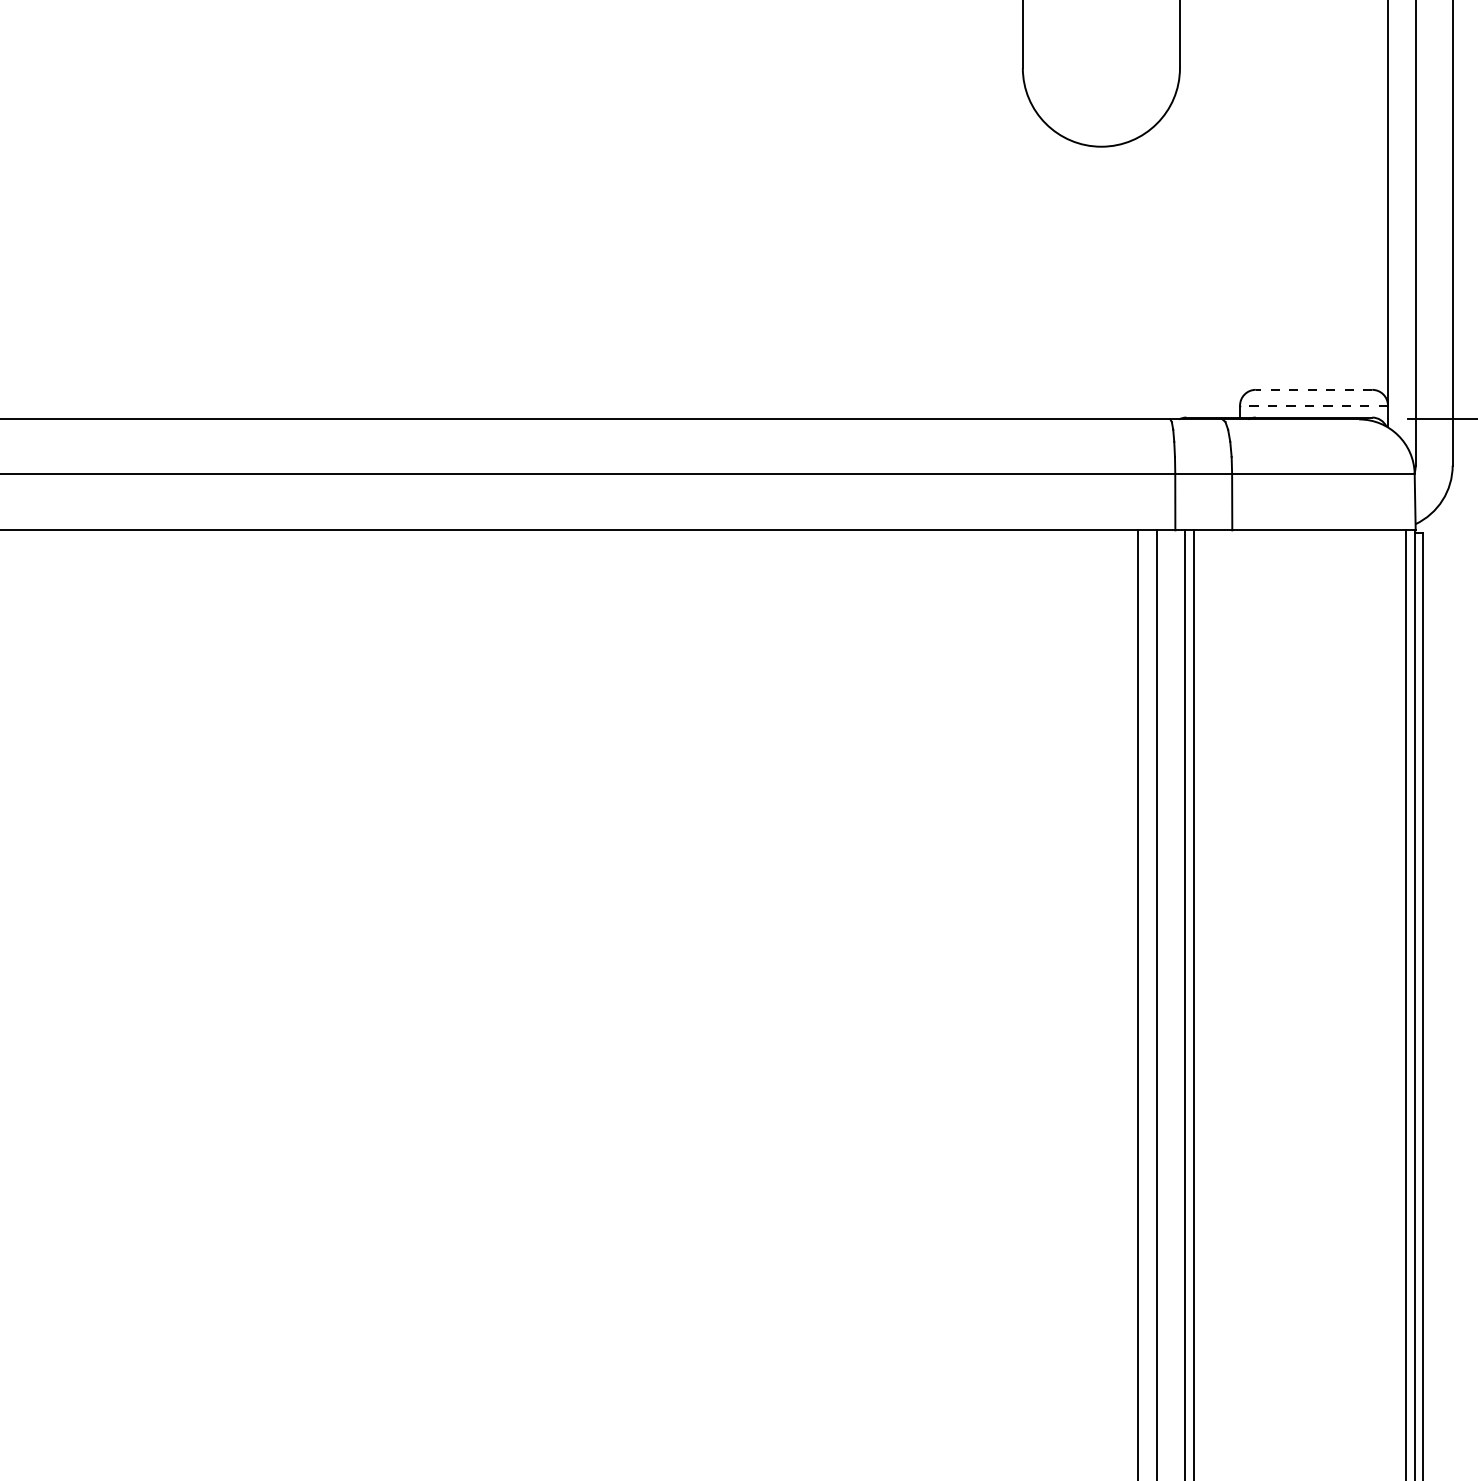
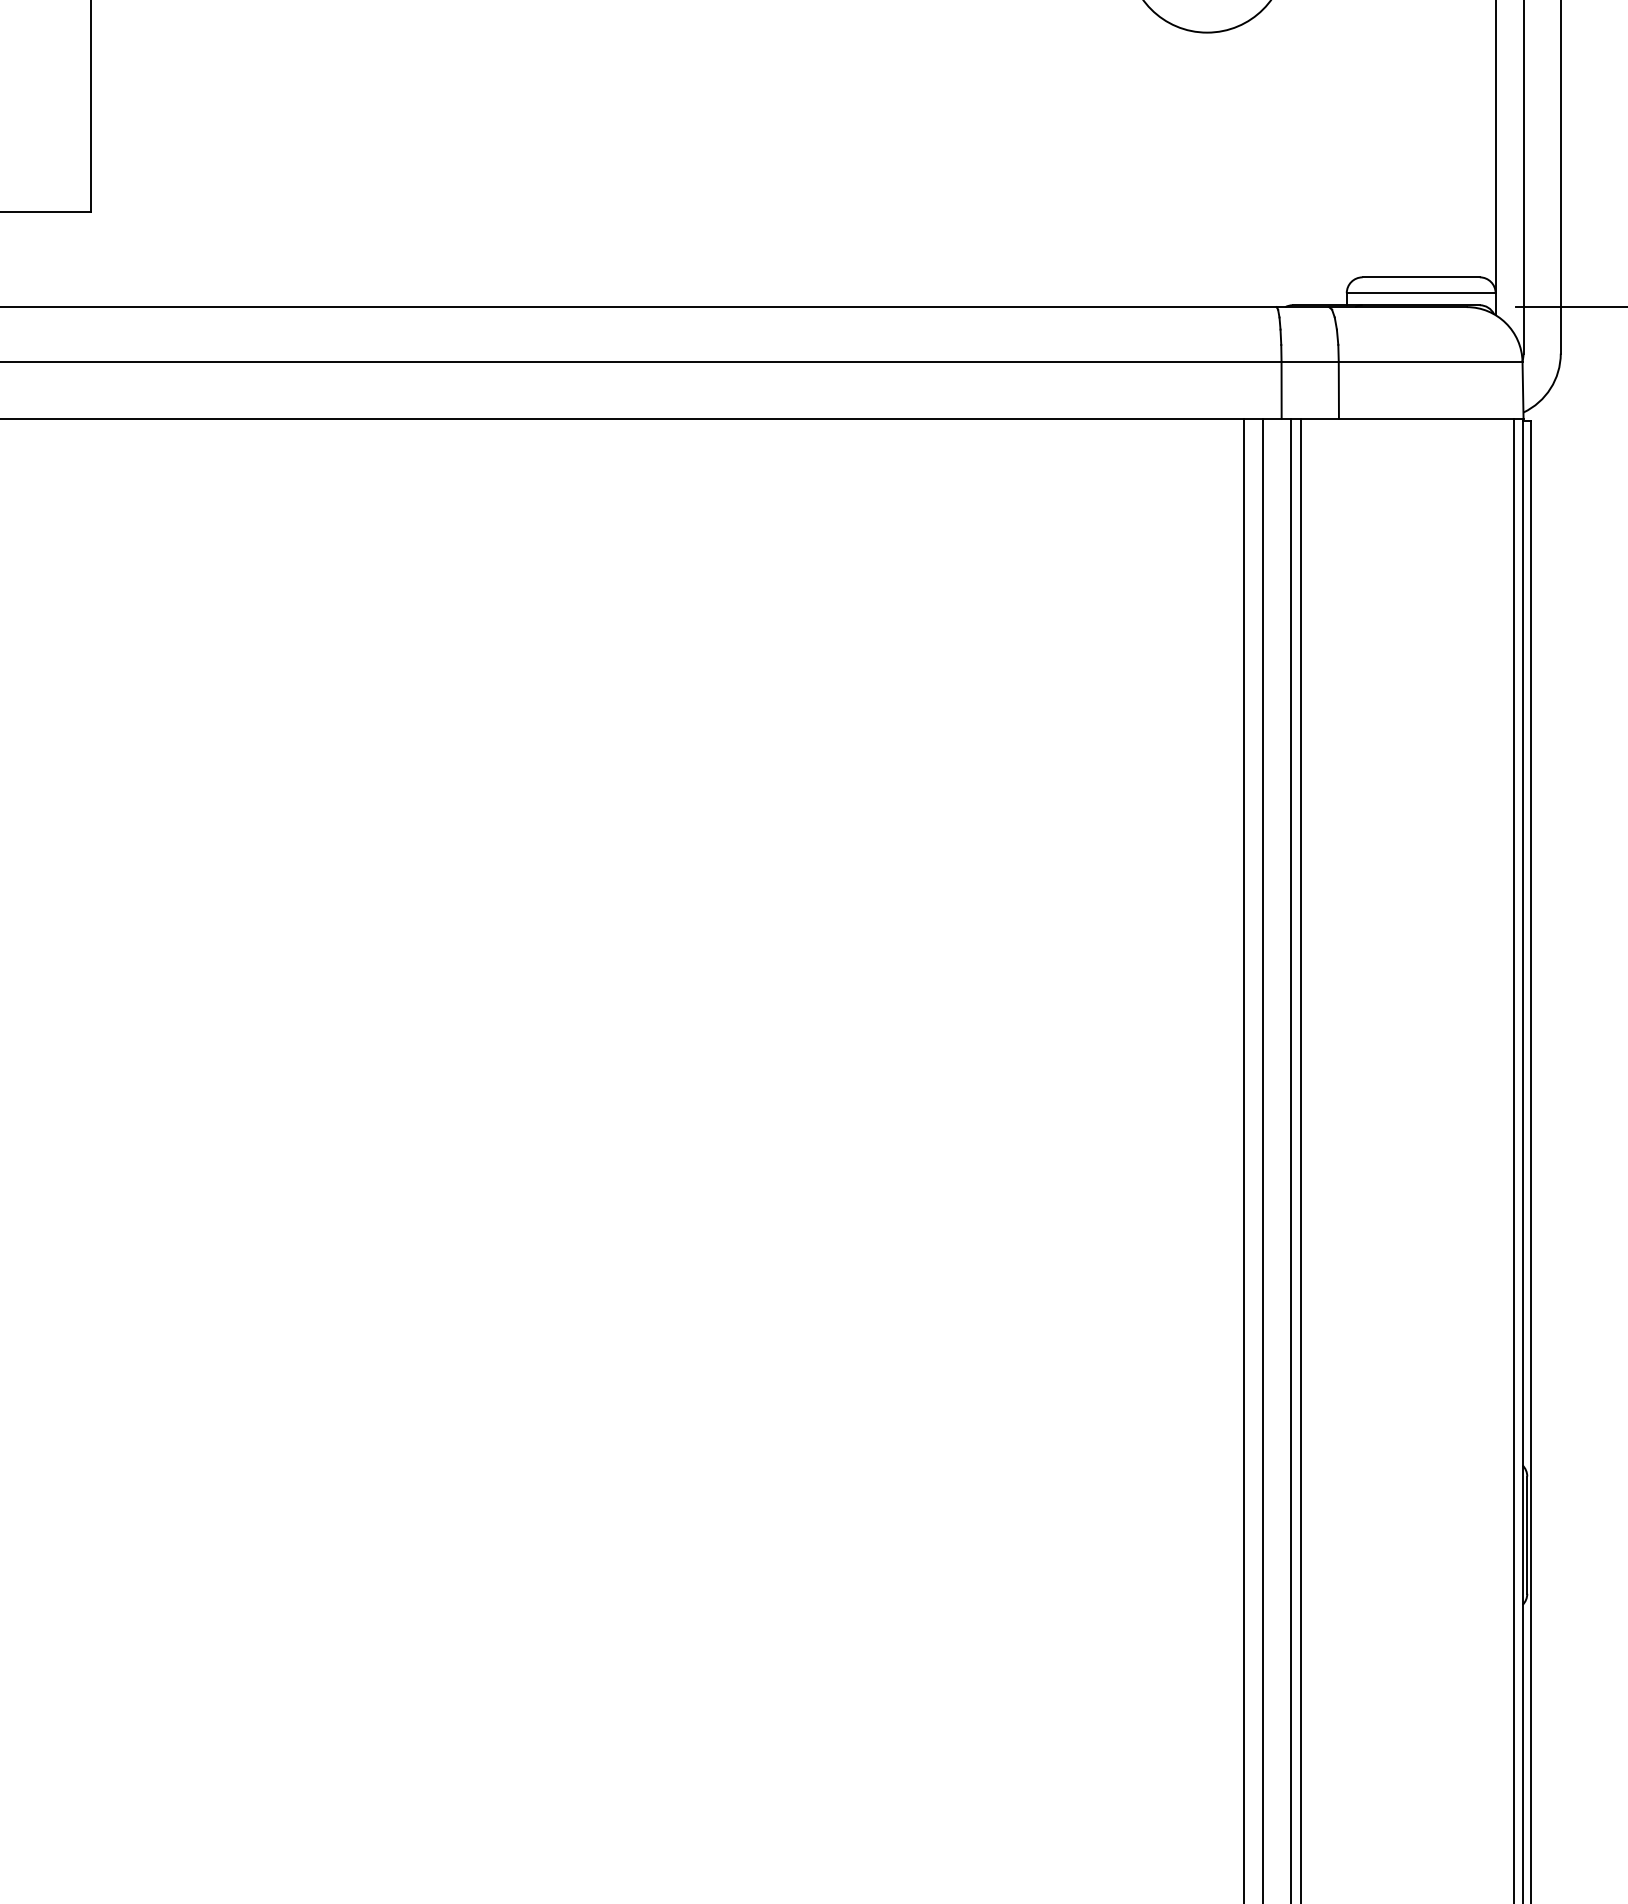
line: (1314, 390) -> (1421, 277), dashed -> solid
line: (1313, 405) -> (1420, 293), dashed -> solid

